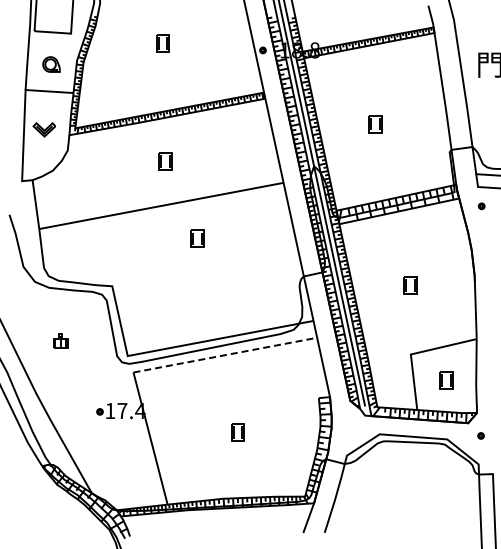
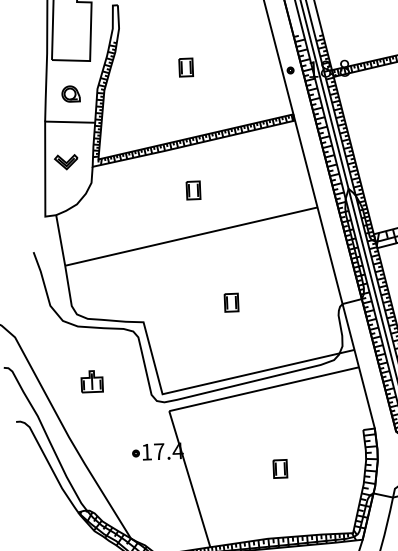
part: (197, 238) -> (231, 302), moved
part: (60, 340) -> (91, 380), size x1.43
line: (225, 355) -> (264, 389), dashed -> solid

